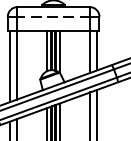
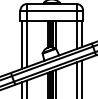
line: (53, 16) -> (51, 10), dashed -> solid

